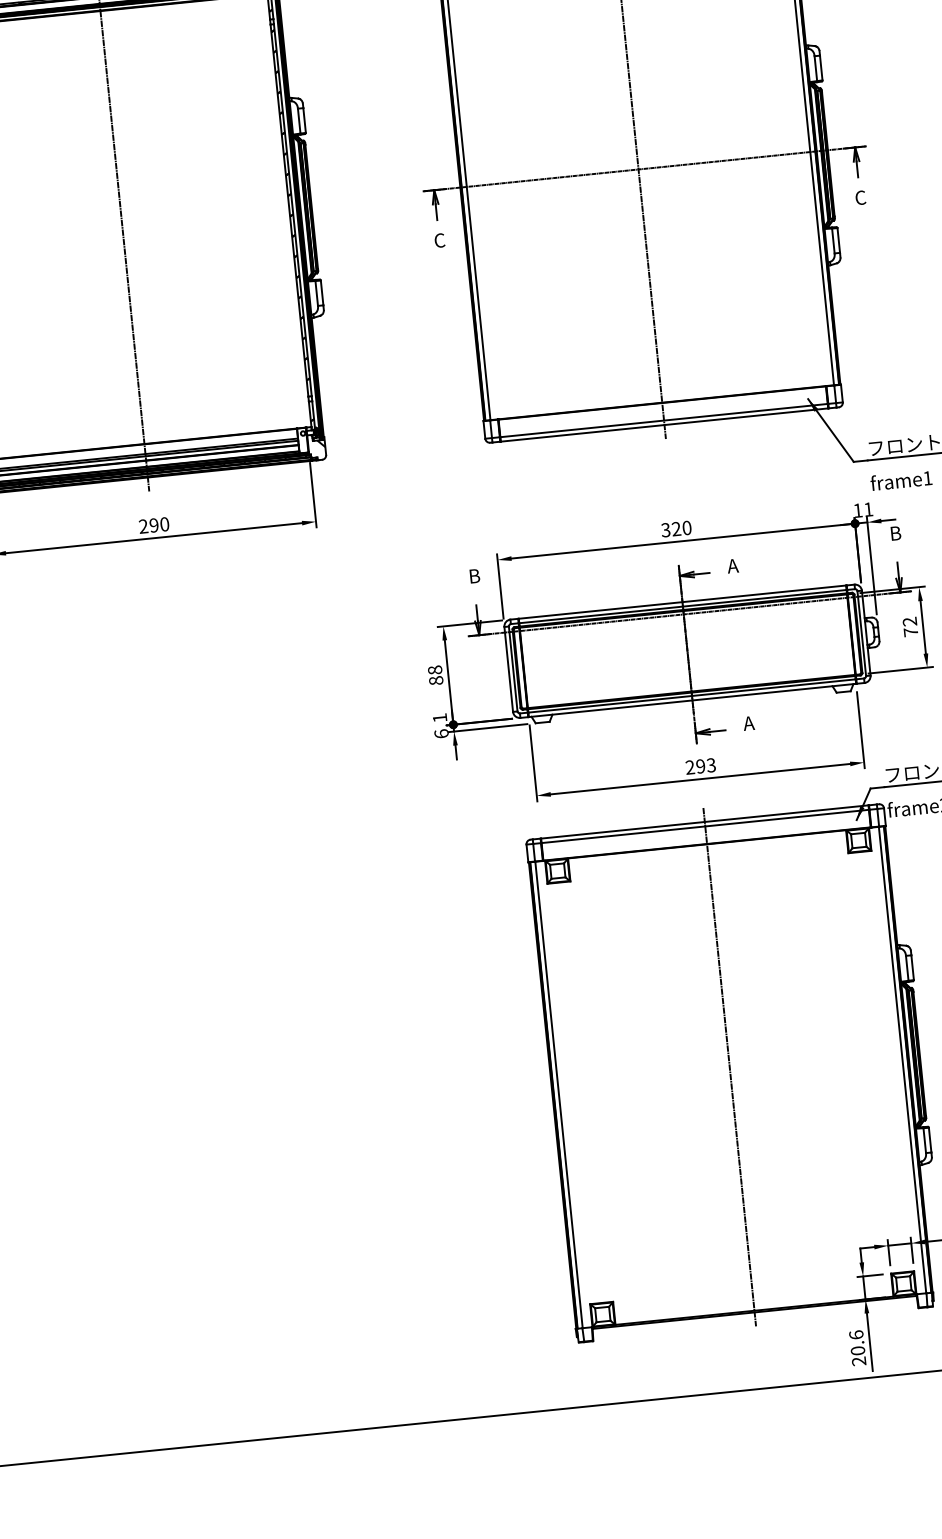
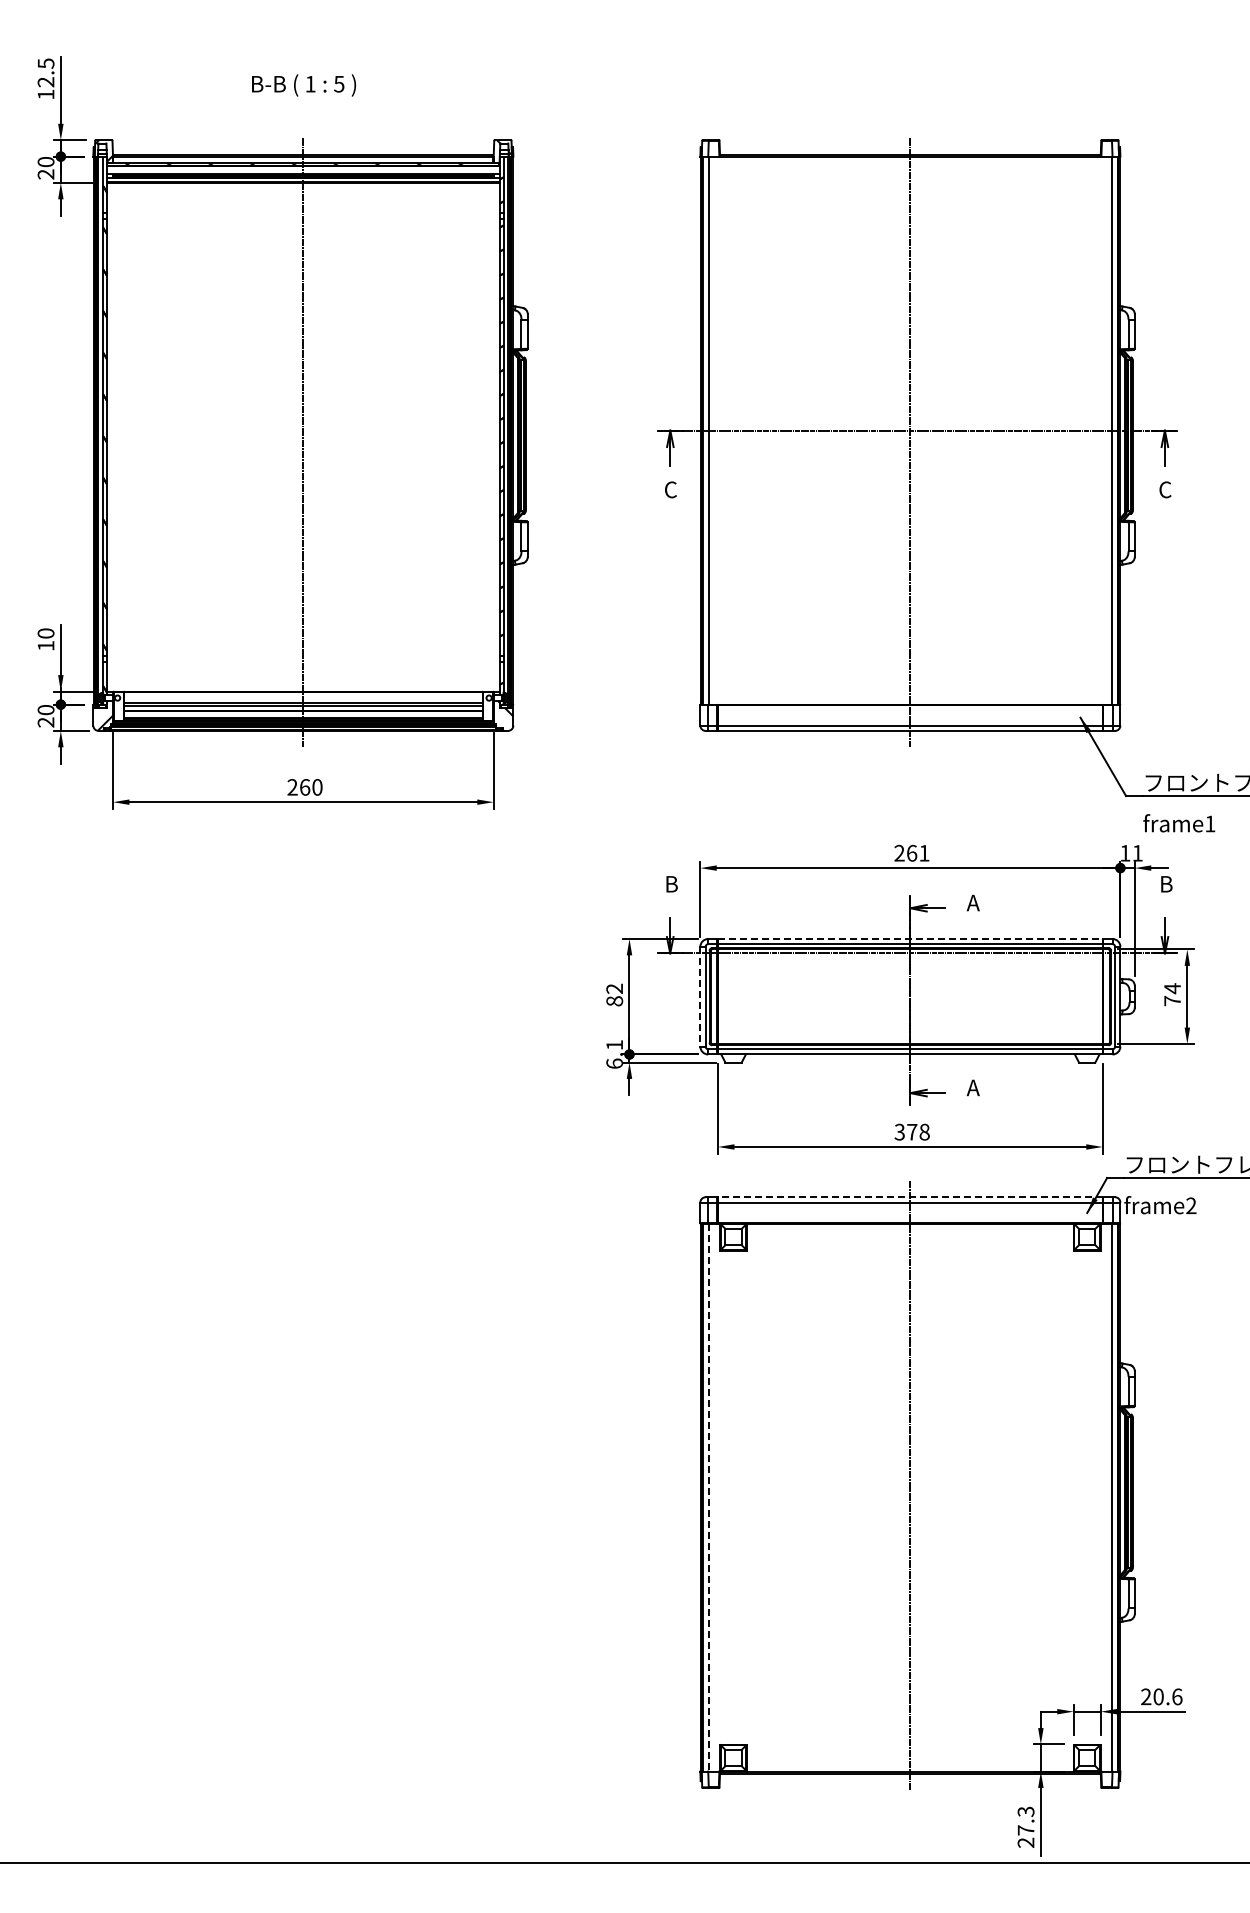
text: (154, 525) -> (305, 787), 290 -> 260
text: (675, 528) -> (911, 852), 320 -> 261
line: (682, 601) -> (910, 938), solid -> dashed
text: (909, 621) -> (1172, 988), 72 -> 74
text: (434, 669) -> (614, 988), 88 -> 82
line: (508, 669) -> (700, 996), solid -> dashed
text: (700, 765) -> (911, 1131), 293 -> 378
line: (704, 822) -> (909, 1197), solid -> dashed
line: (559, 1095) -> (708, 1498), solid -> dashed
text: (856, 1342) -> (1025, 1820), 20.6 -> 27.3

